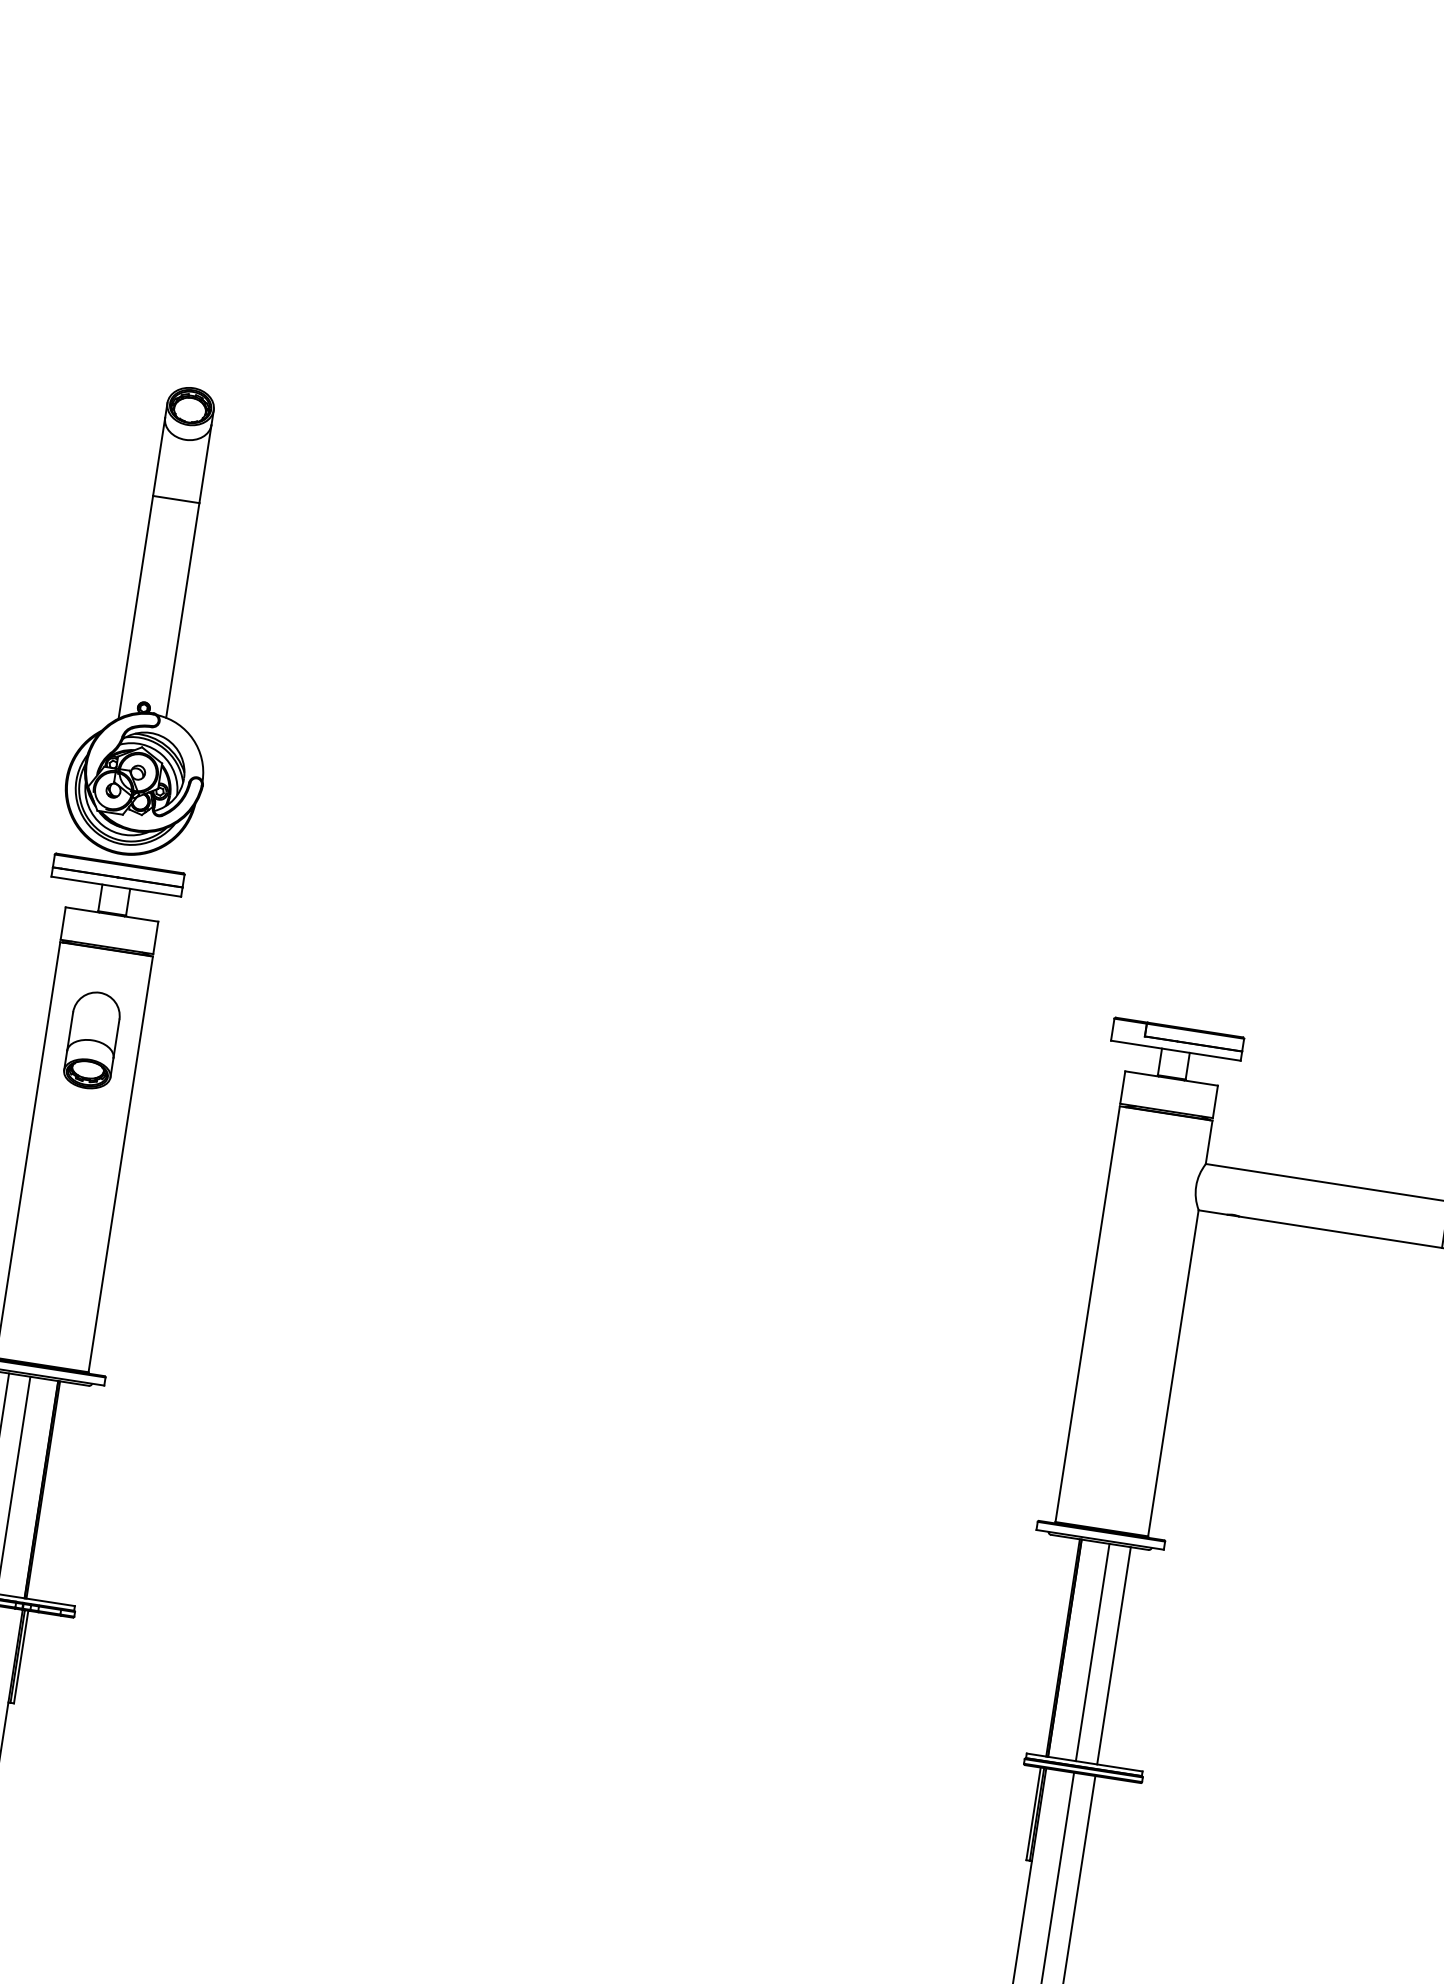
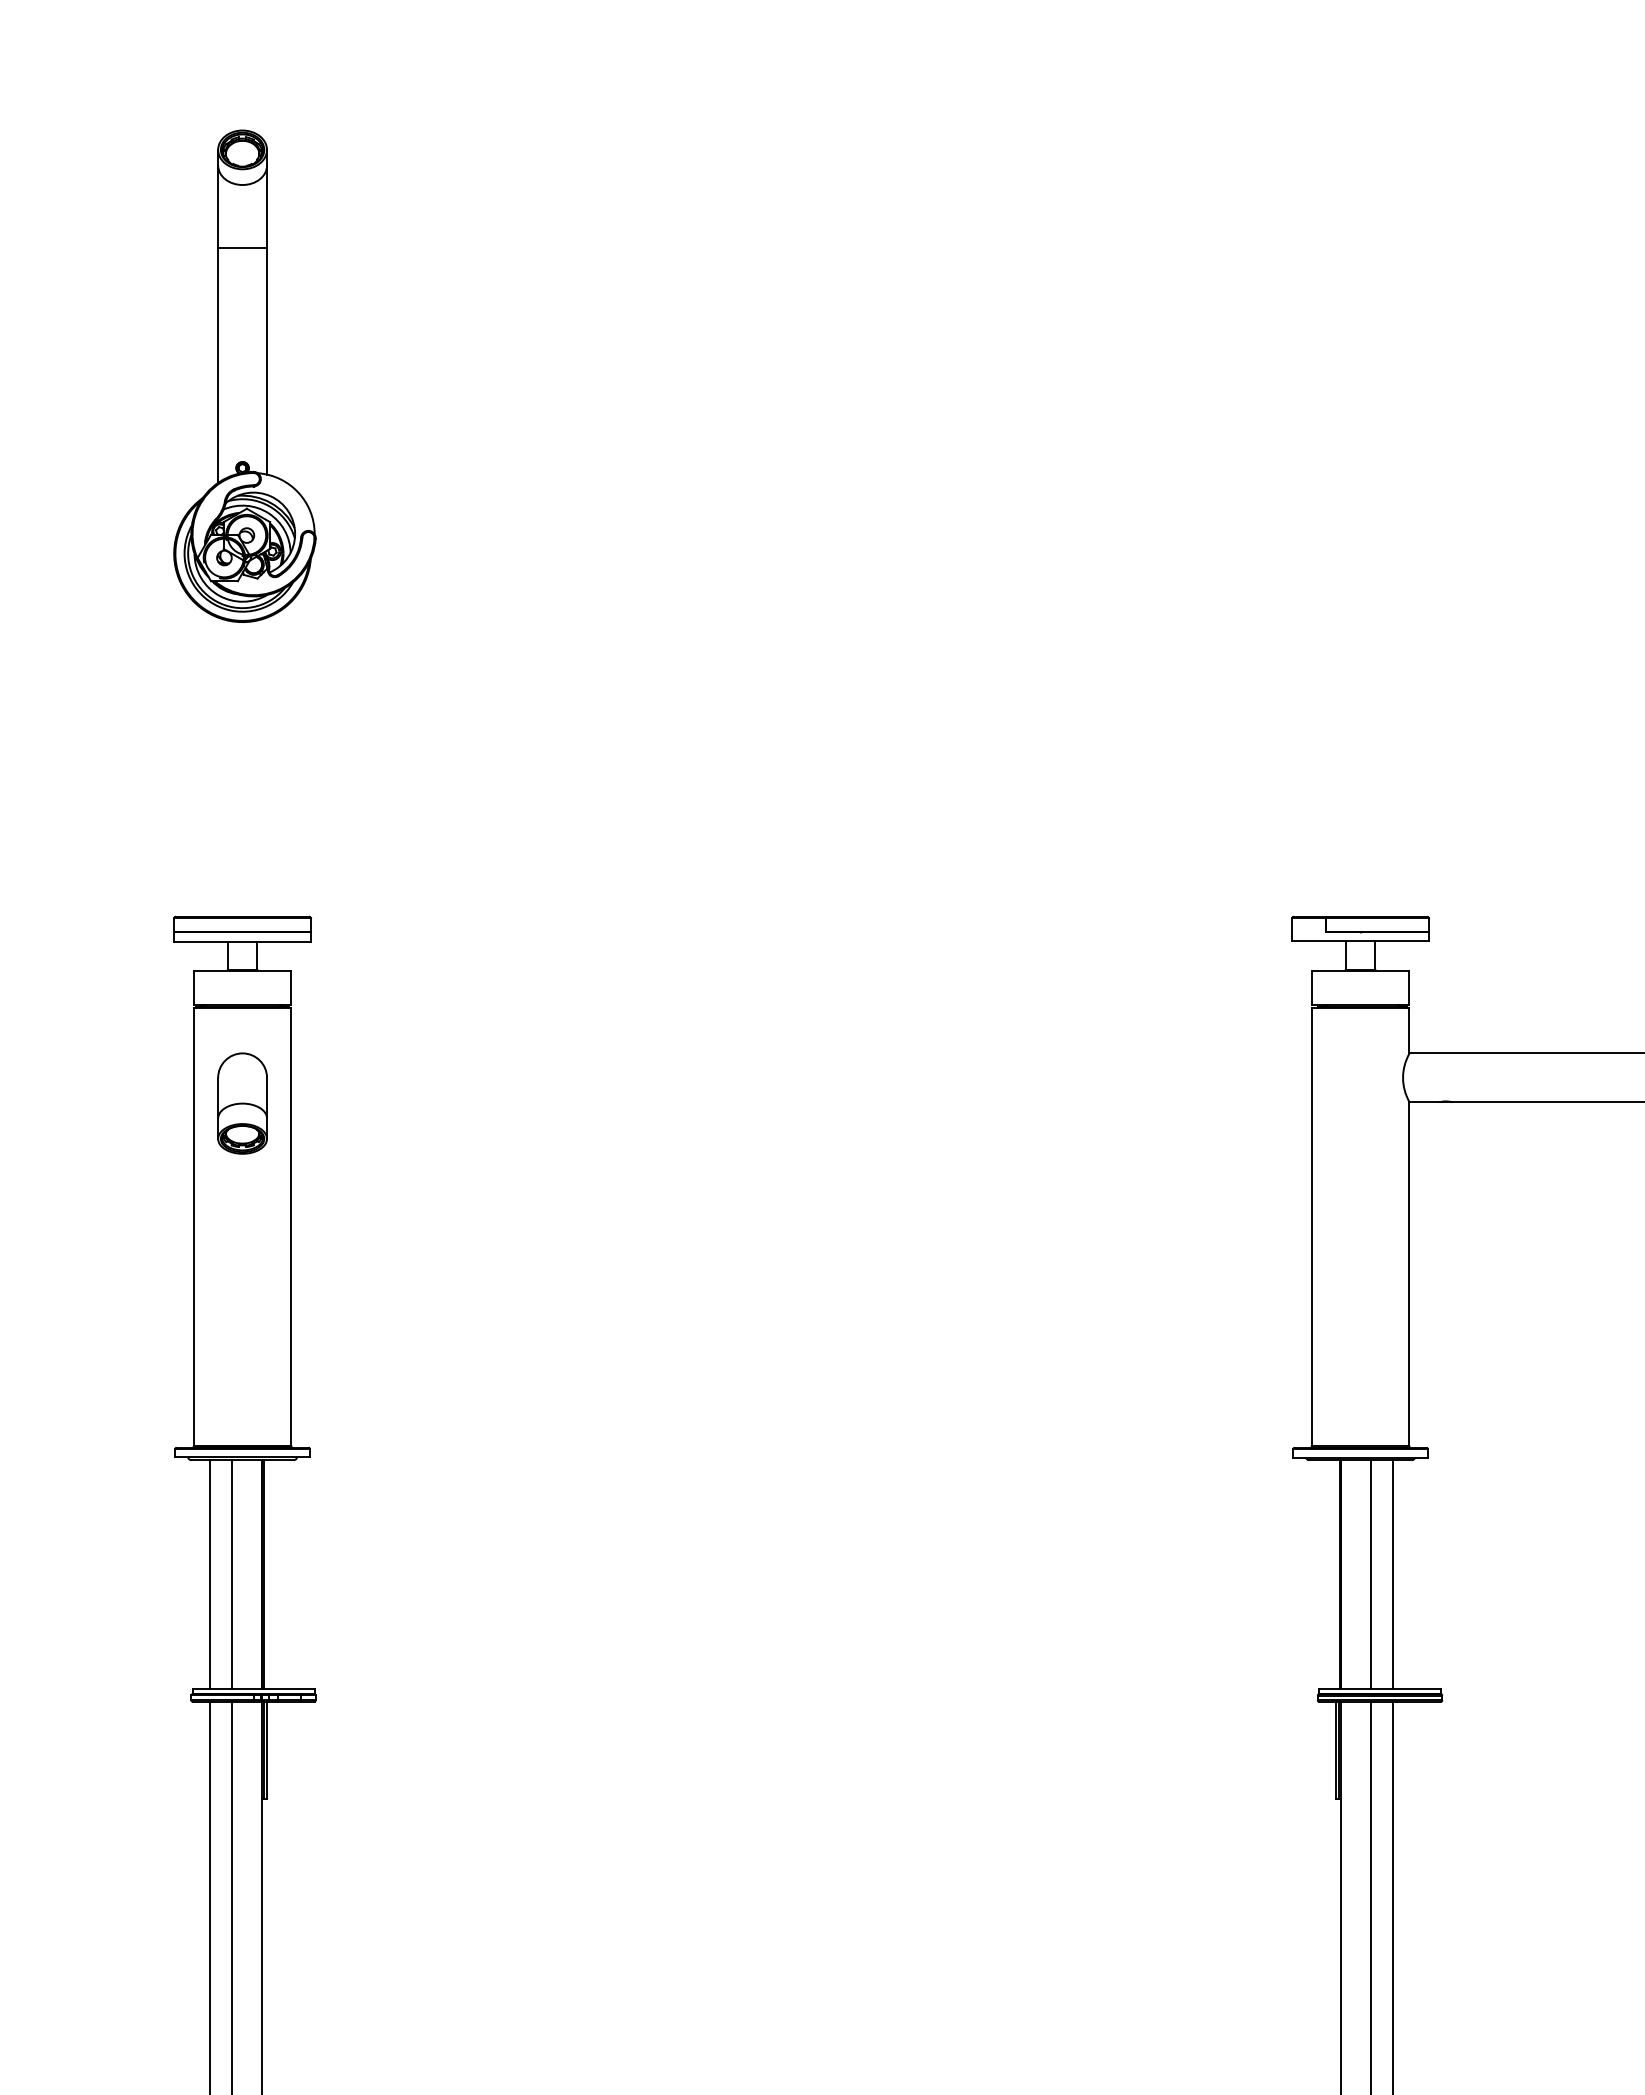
part: (159, 620) -> (244, 375), moved

